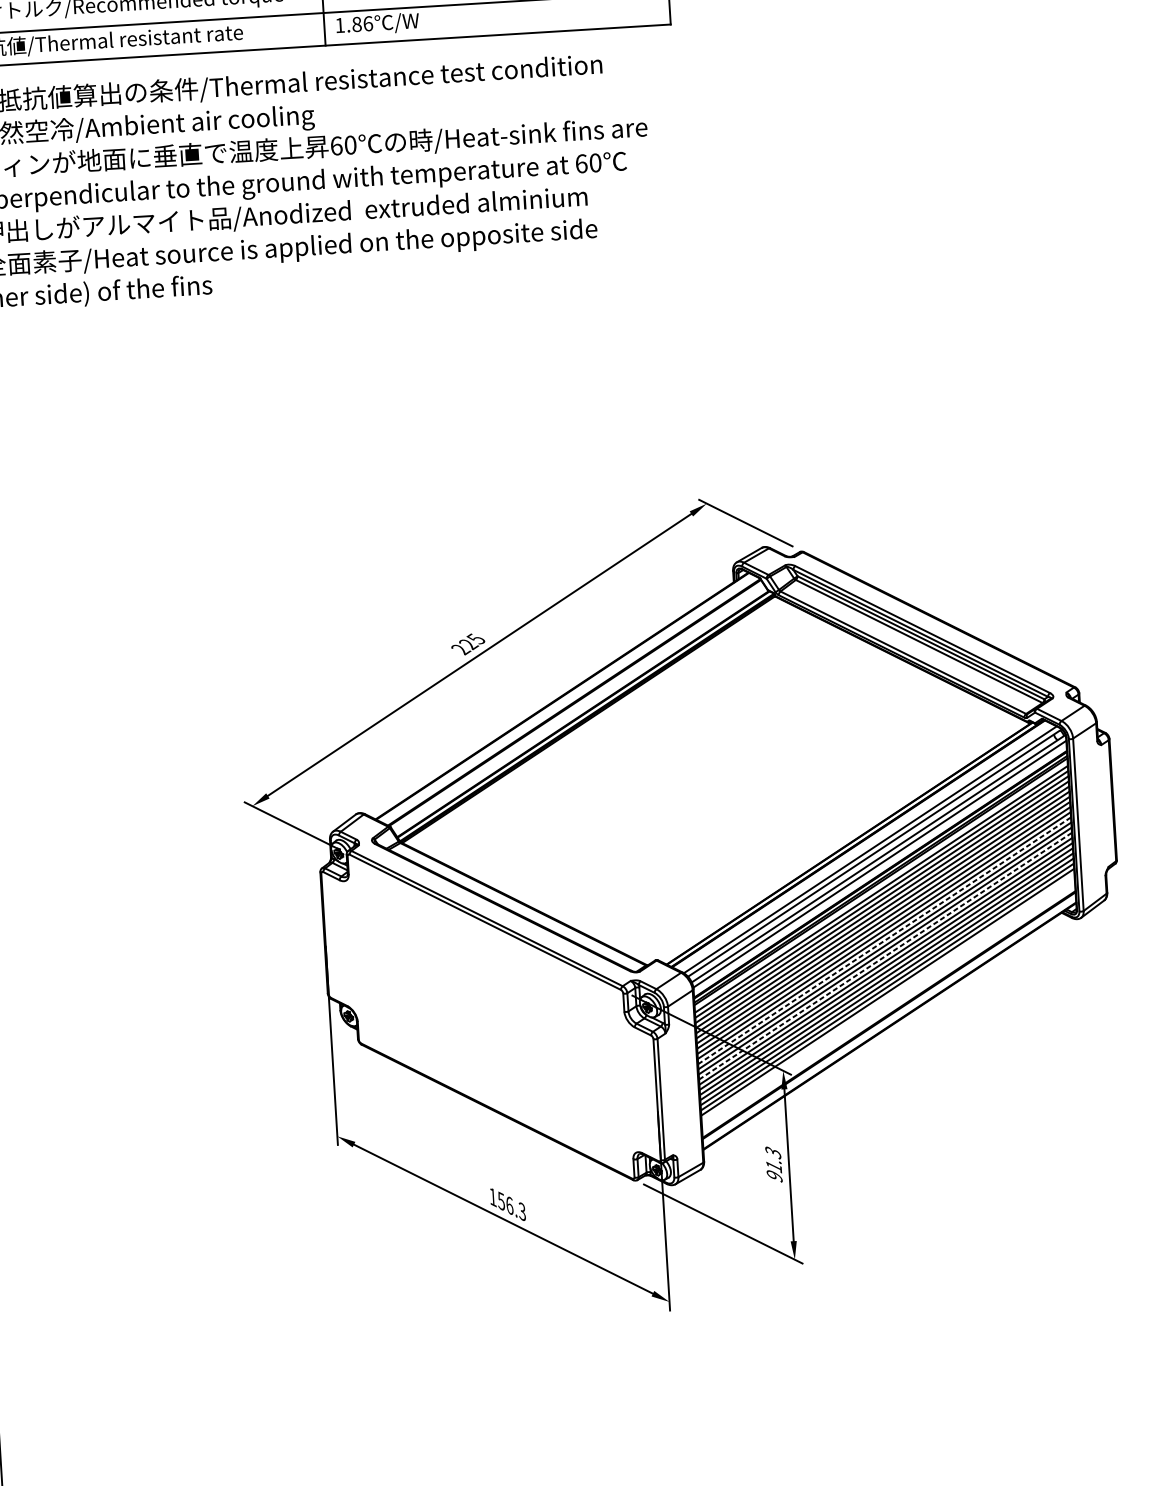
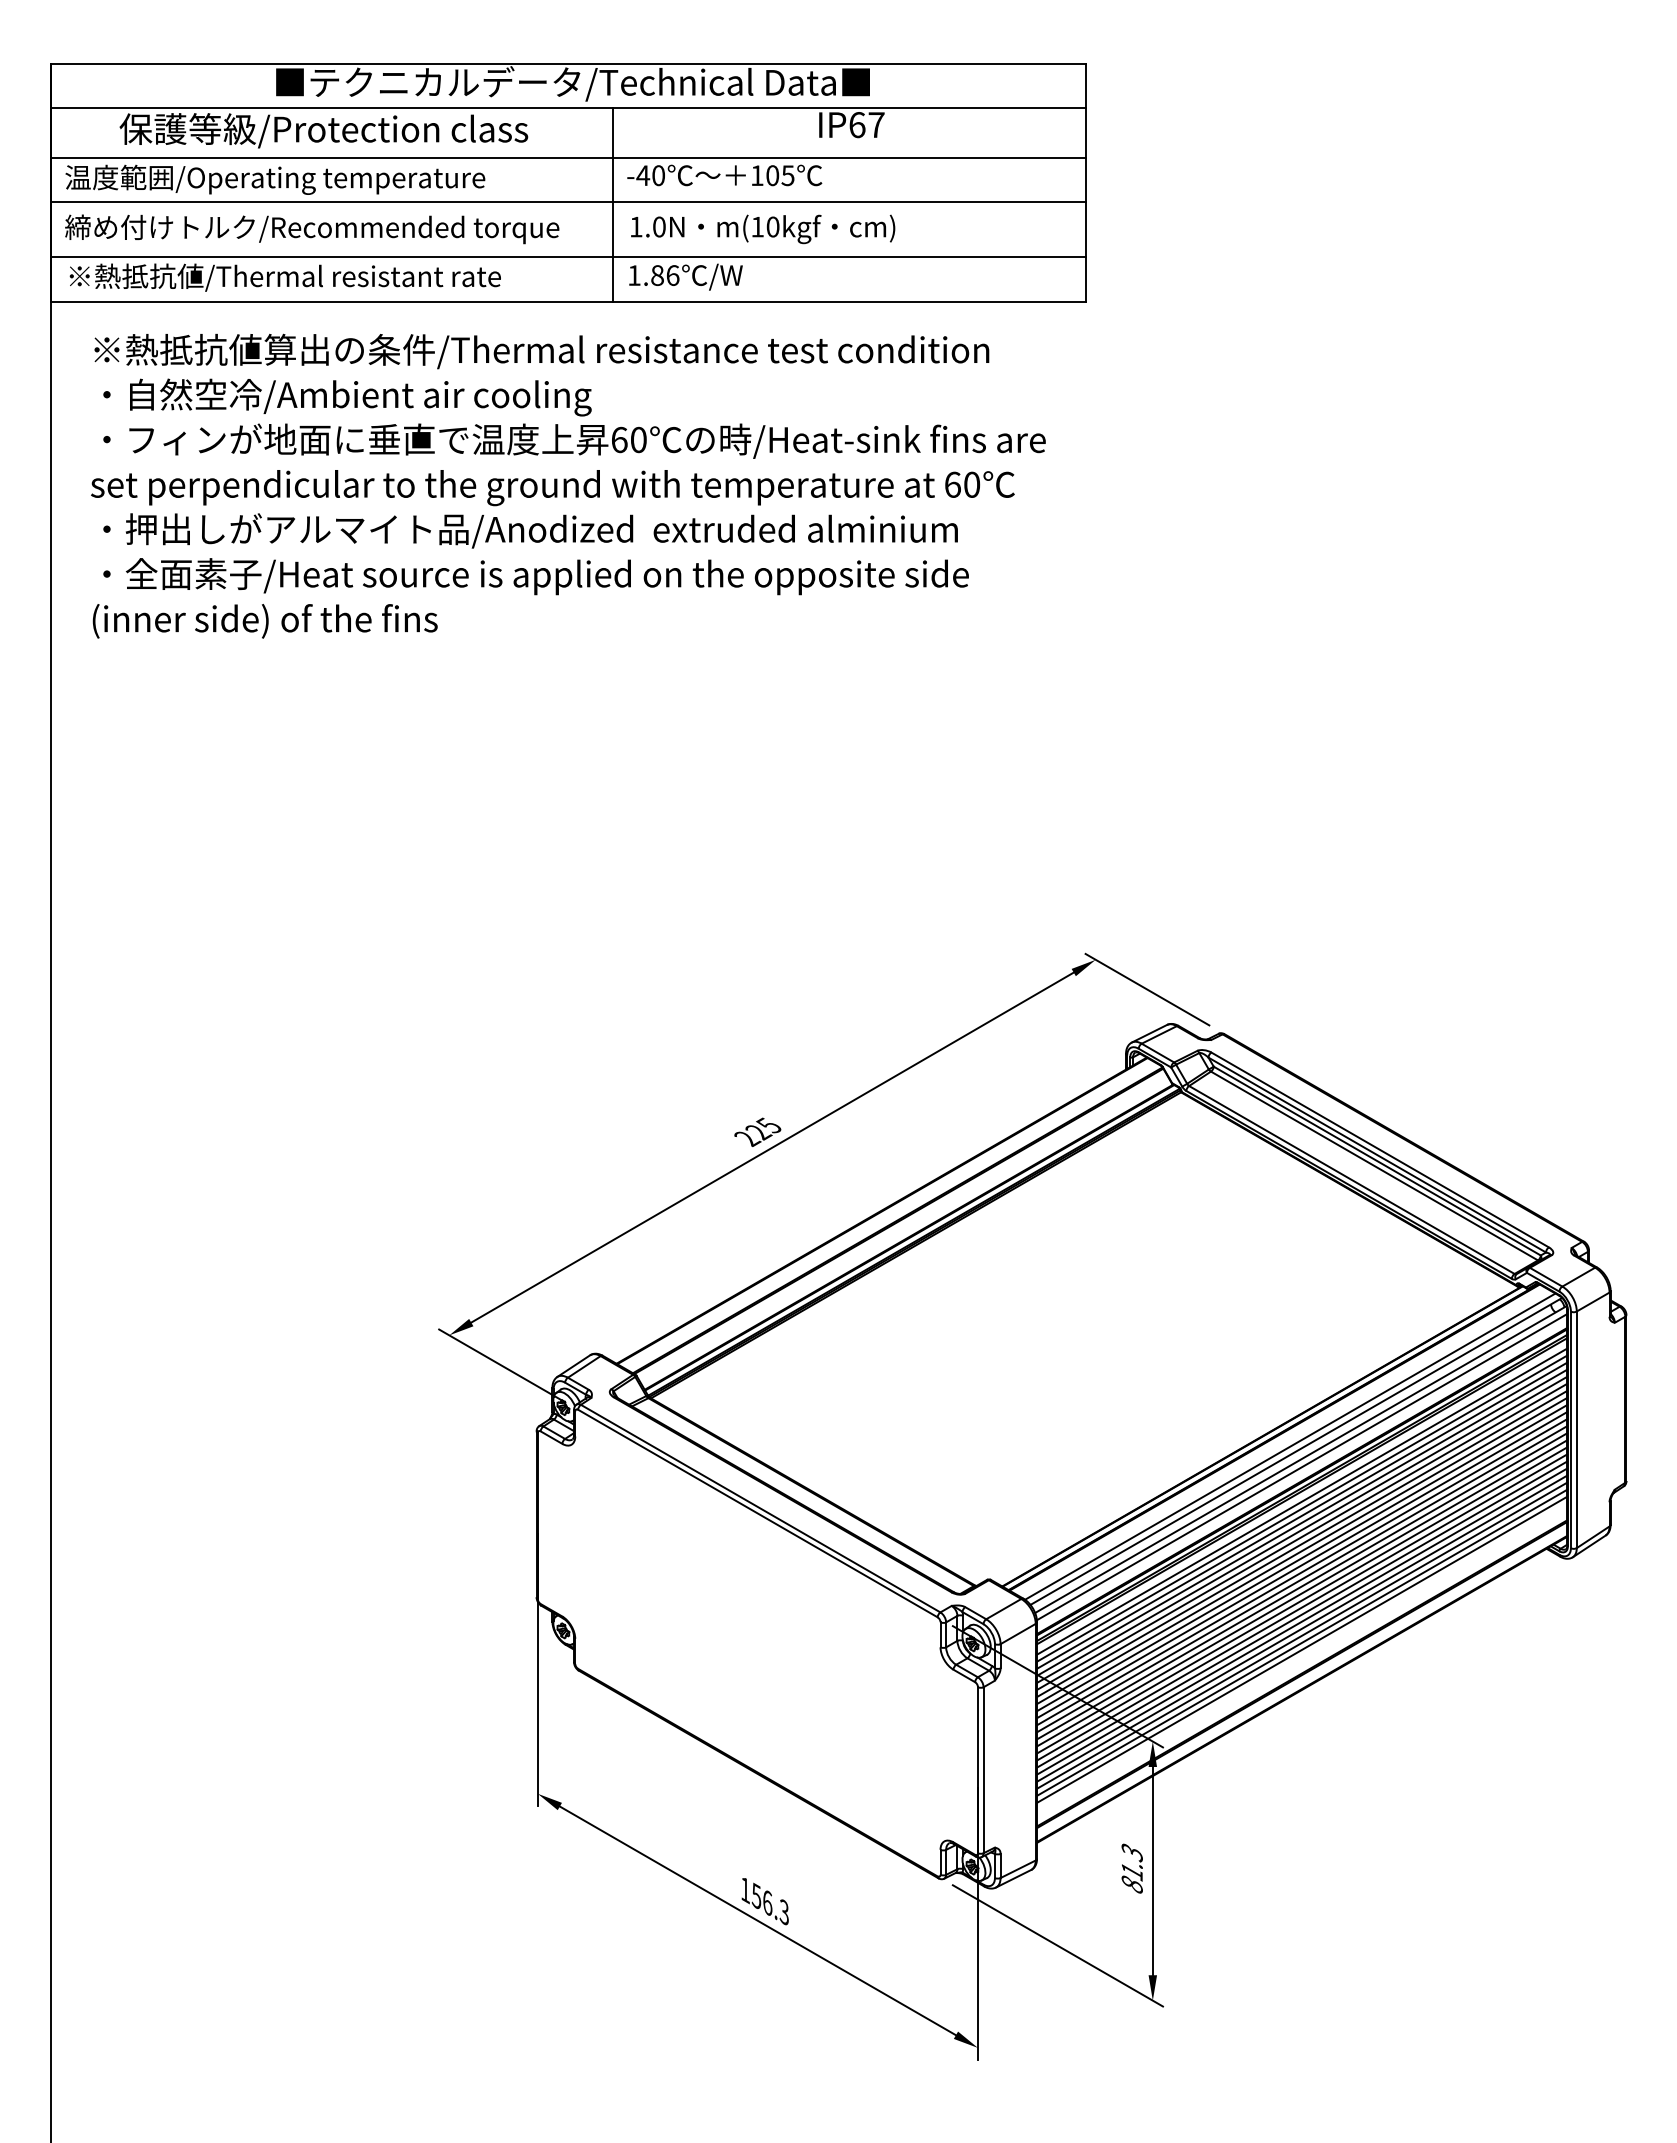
line: (884, 940) -> (1302, 1571), dashed -> solid
line: (885, 956) -> (1302, 1593), dashed -> solid
line: (888, 997) -> (1302, 1649), added
text: (774, 1176) -> (1131, 1884), 91.3 -> 81.3

